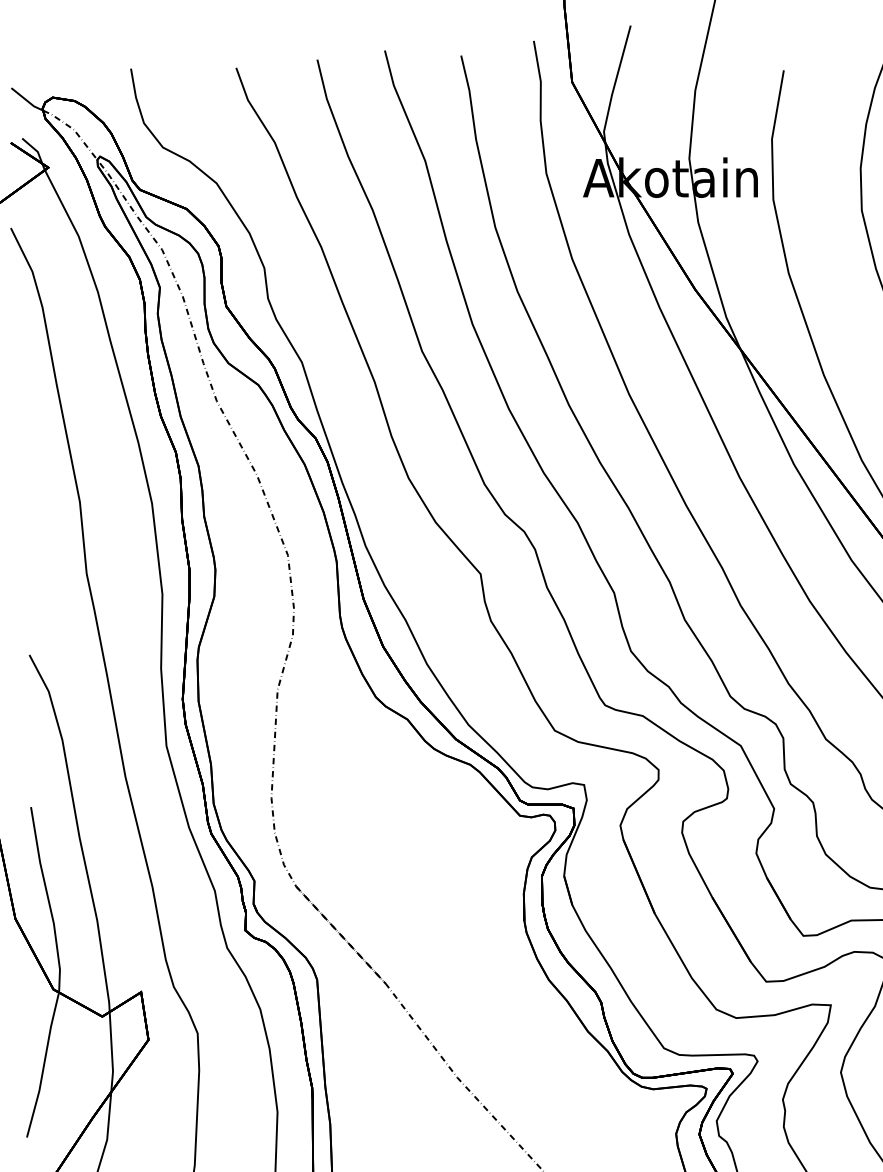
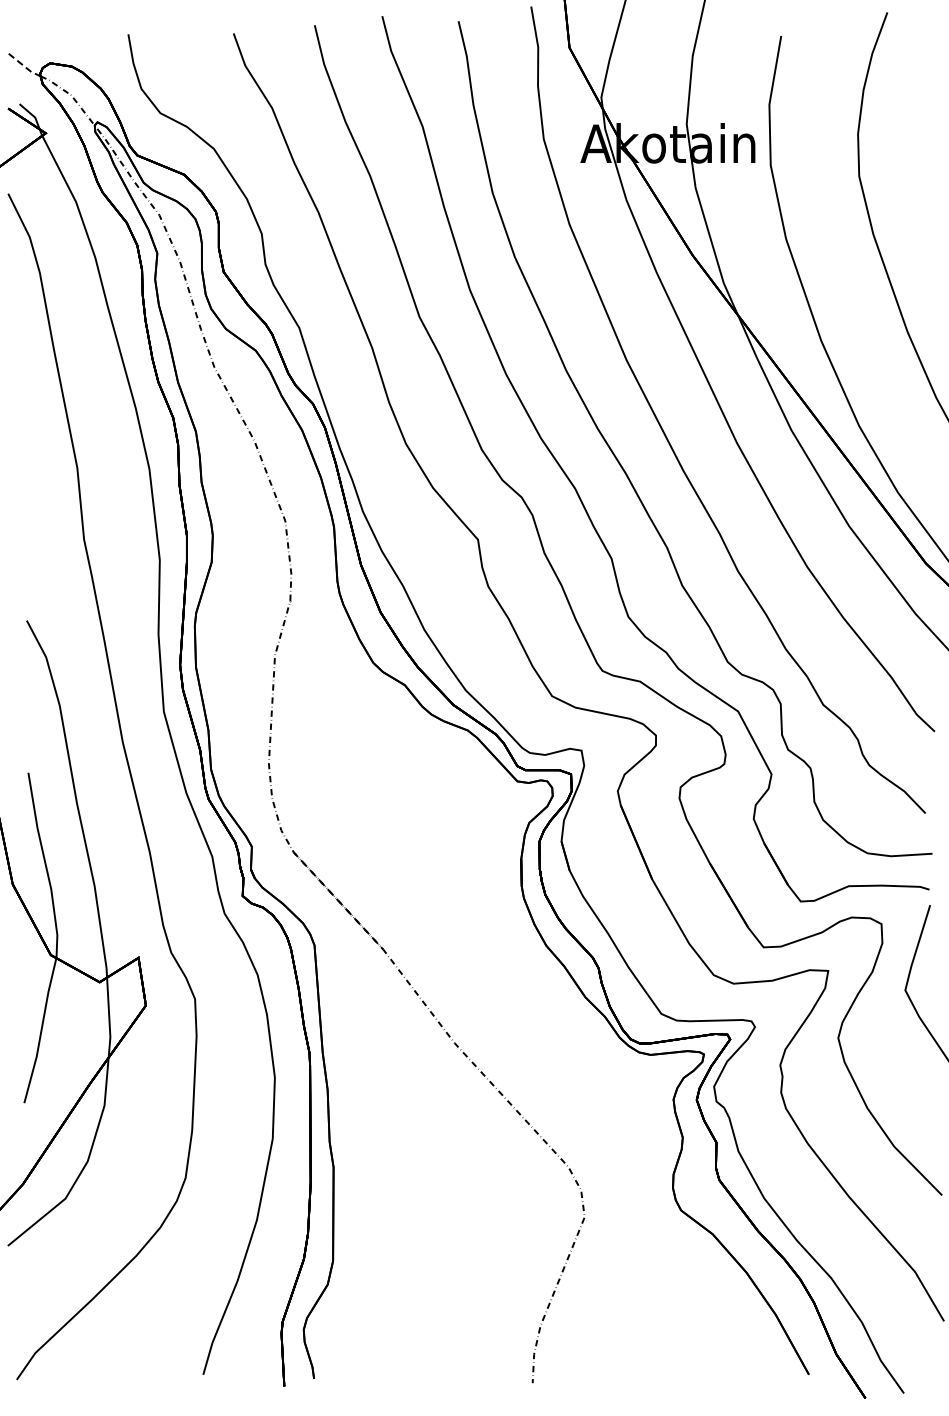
line: (27, 100) -> (24, 66), solid -> dashed

